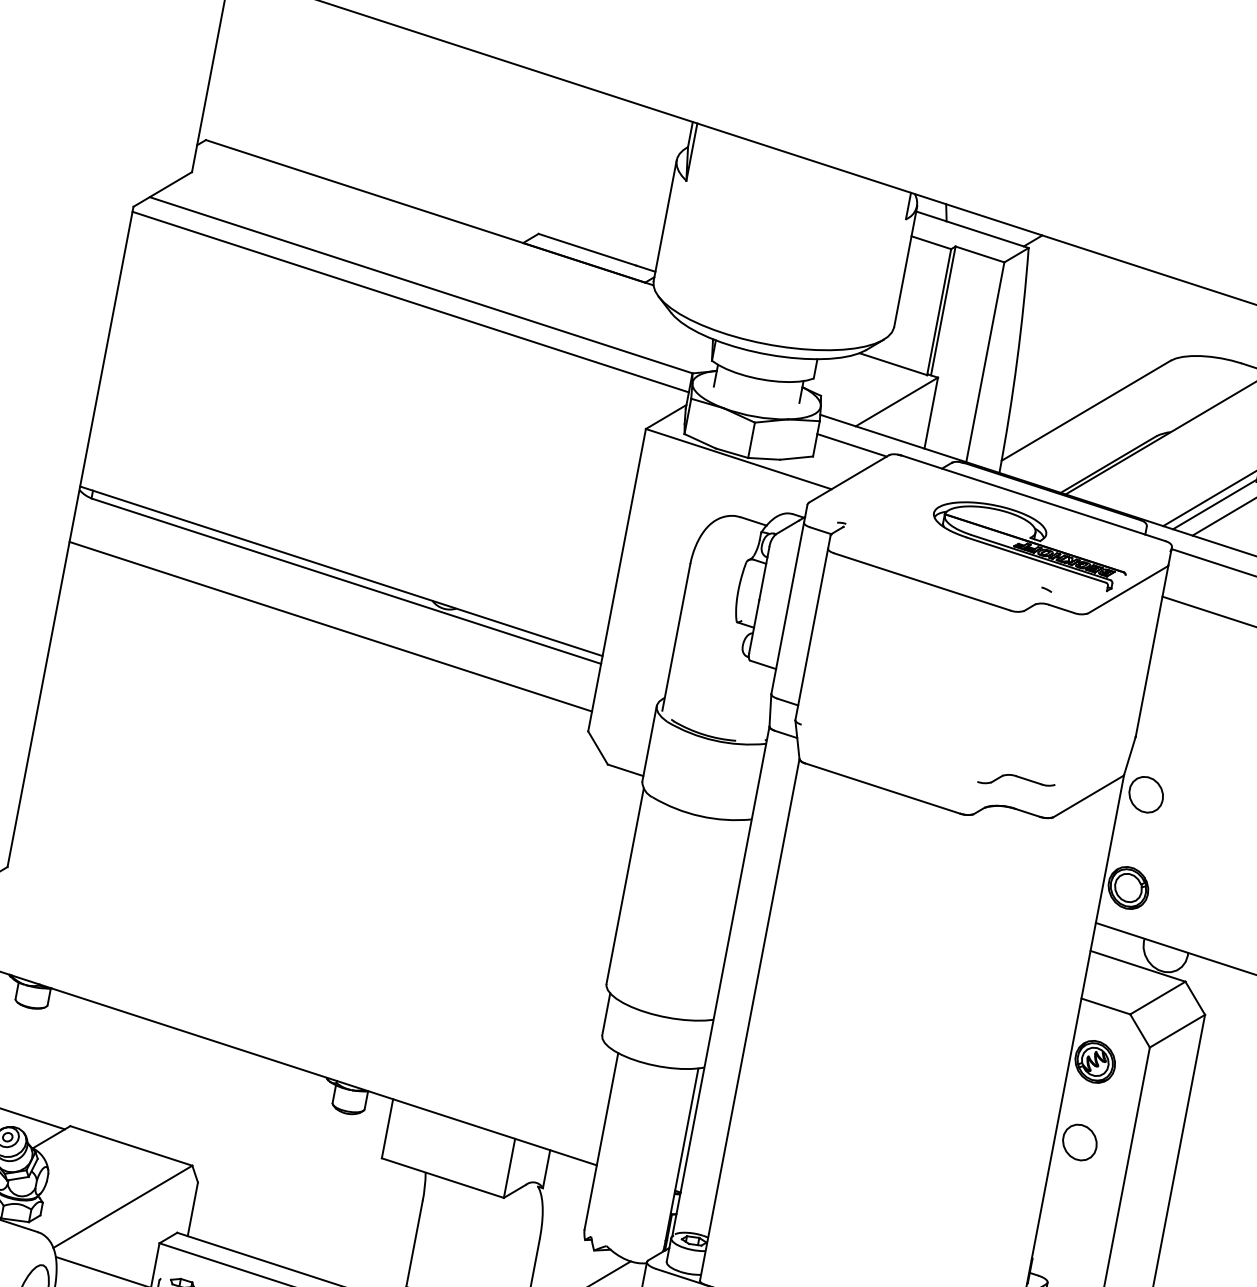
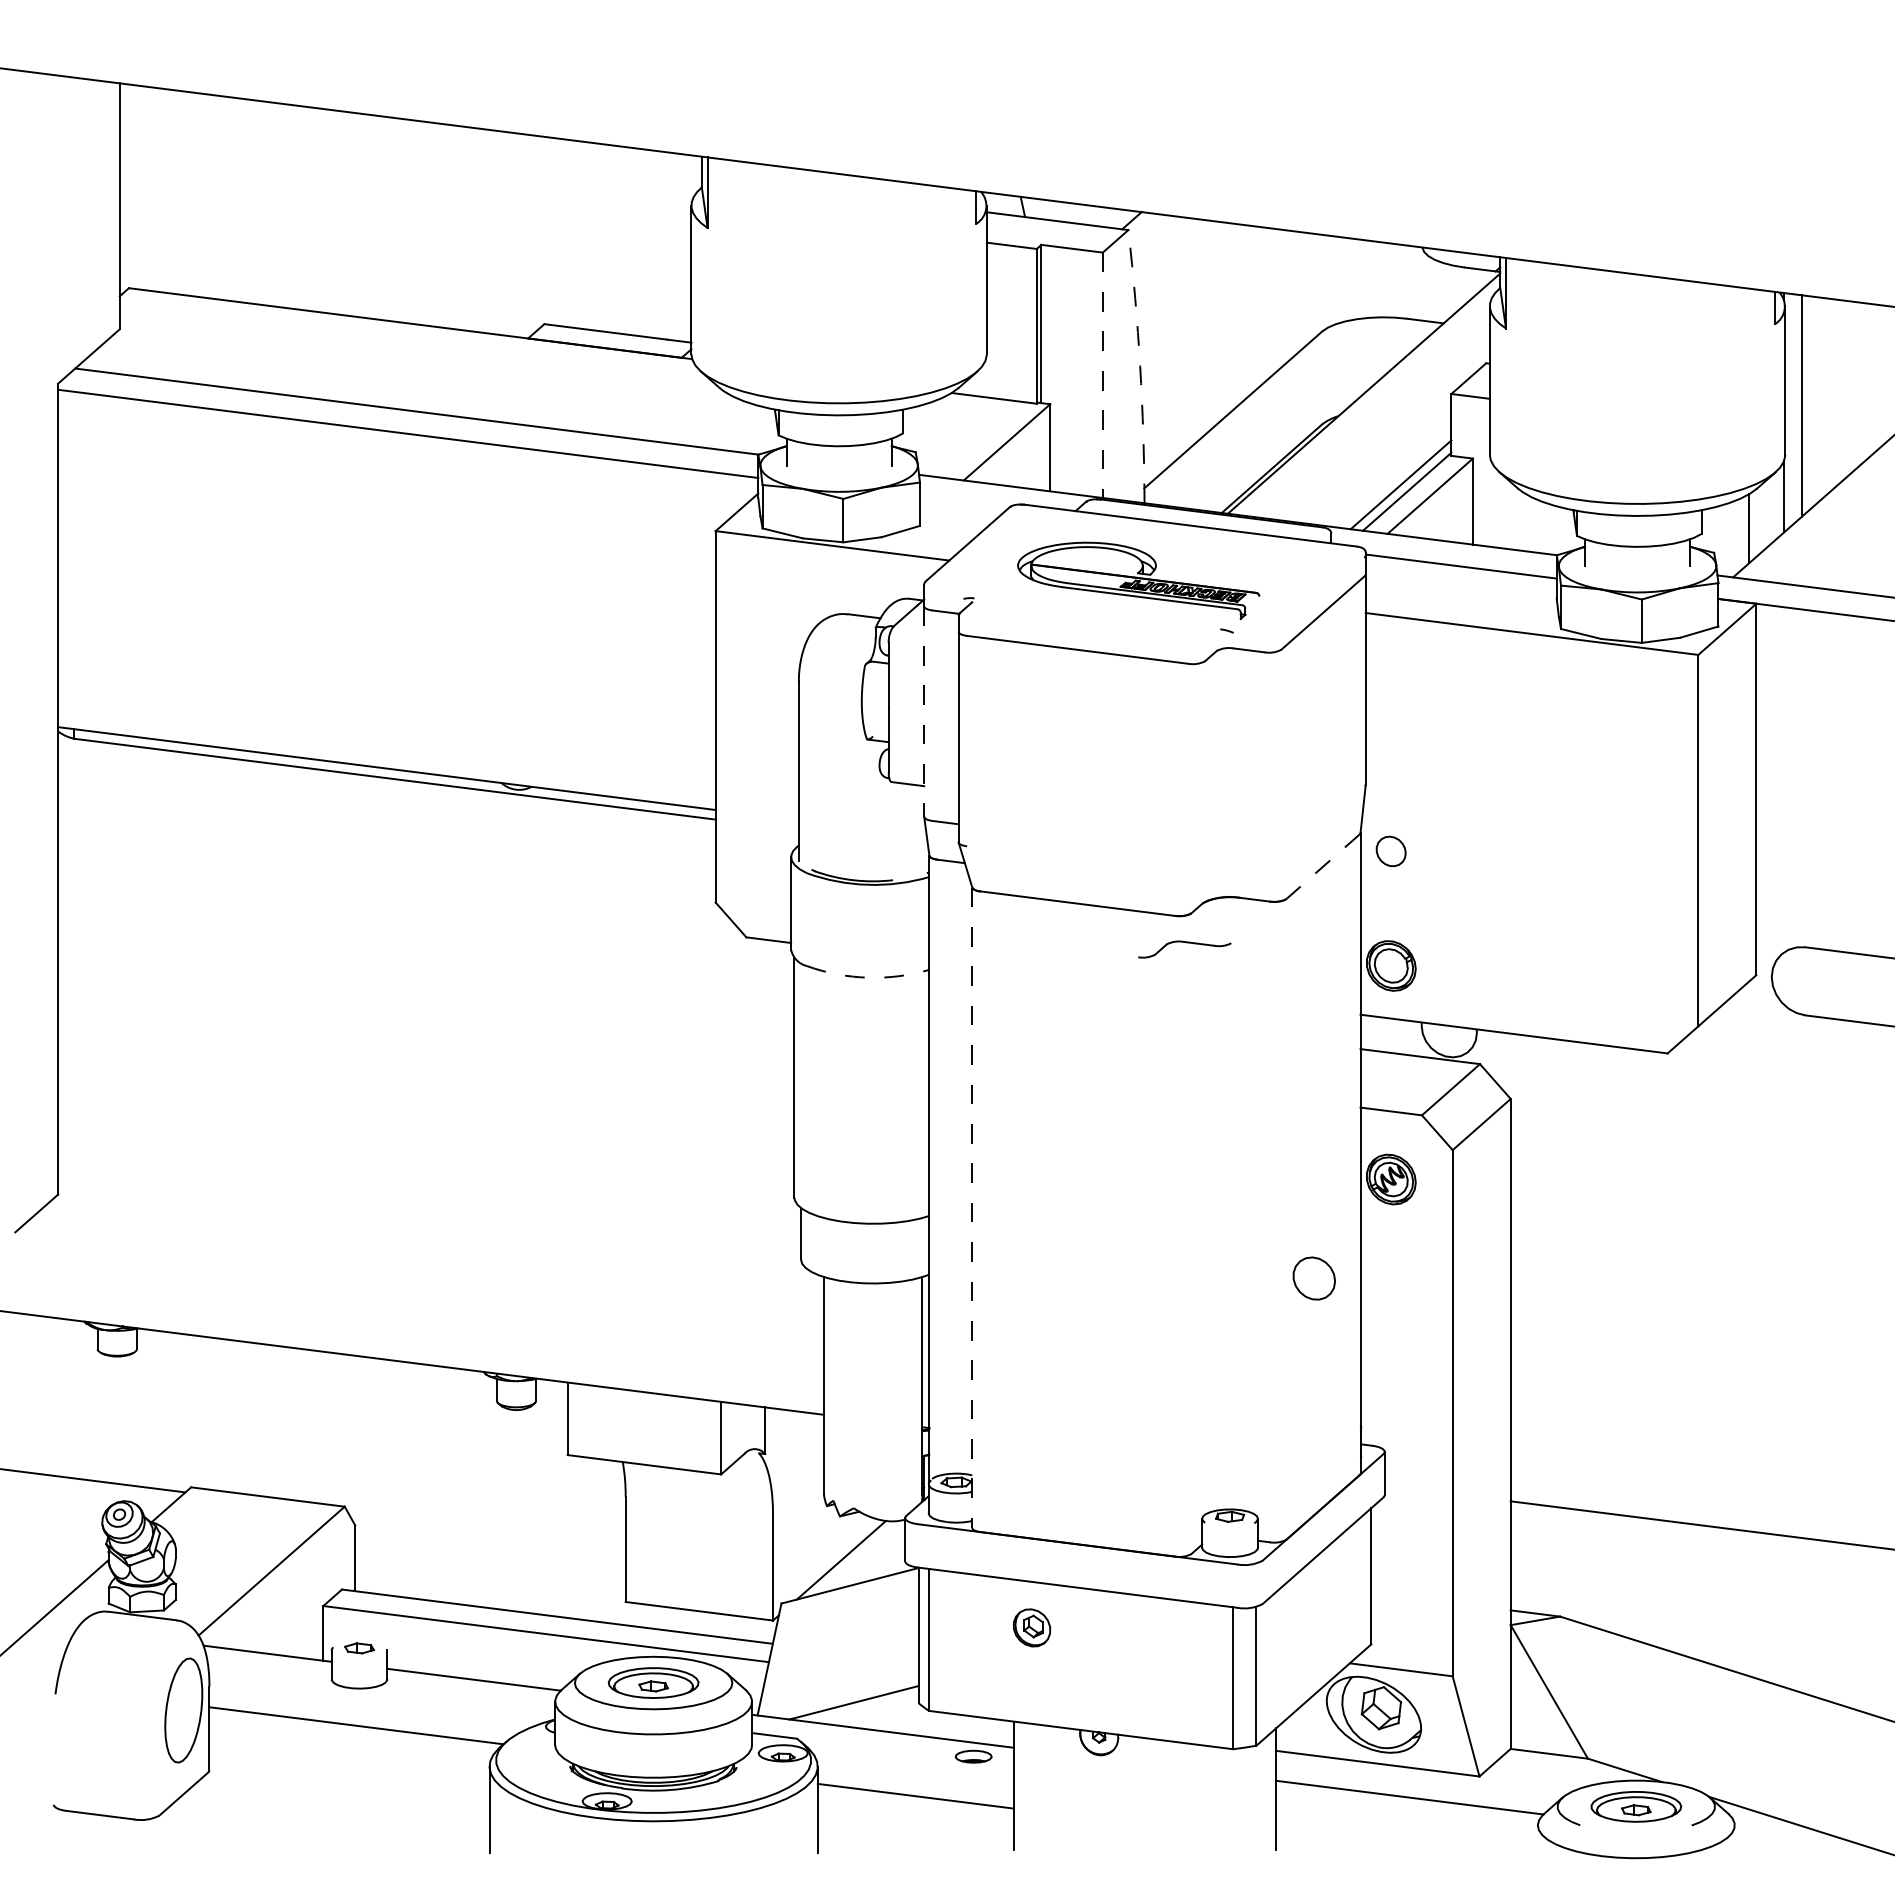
arc: (1017, 360) -> (1140, 366), solid -> dashed
line: (985, 362) -> (1102, 375), solid -> dashed
line: (851, 445) -> (963, 503), removed
part: (1029, 543) -> (1138, 580), moved
line: (787, 609) -> (924, 712), solid -> dashed
line: (330, 626) -> (386, 836), removed
part: (1018, 778) -> (1186, 943), moved
part: (1145, 794) -> (1390, 851), size x0.7
line: (1088, 796) -> (1323, 866), solid -> dashed
arc: (700, 816) -> (867, 977), solid -> dashed
line: (749, 1020) -> (972, 1208), solid -> dashed
part: (1079, 1142) -> (1313, 1278), moved

